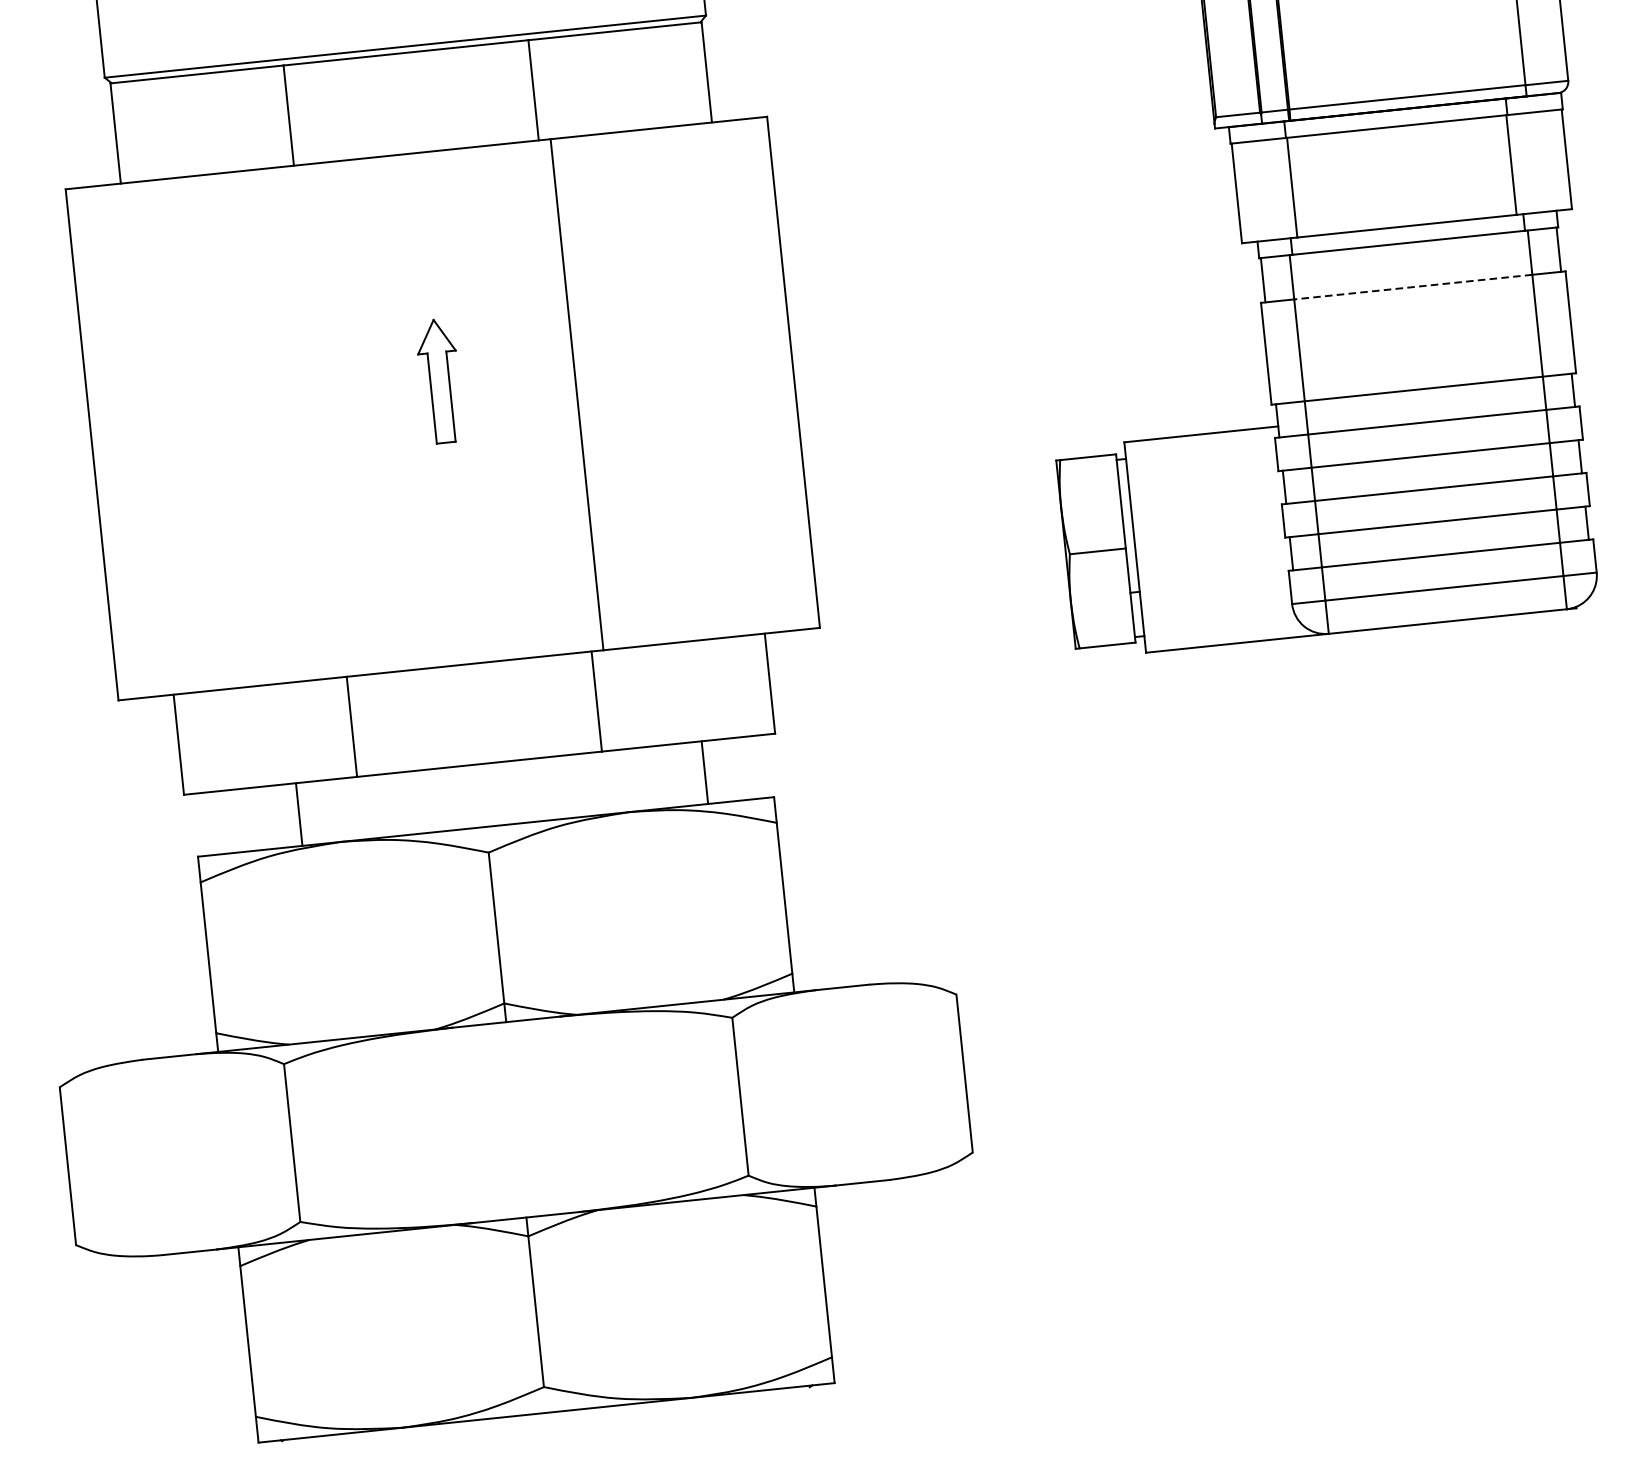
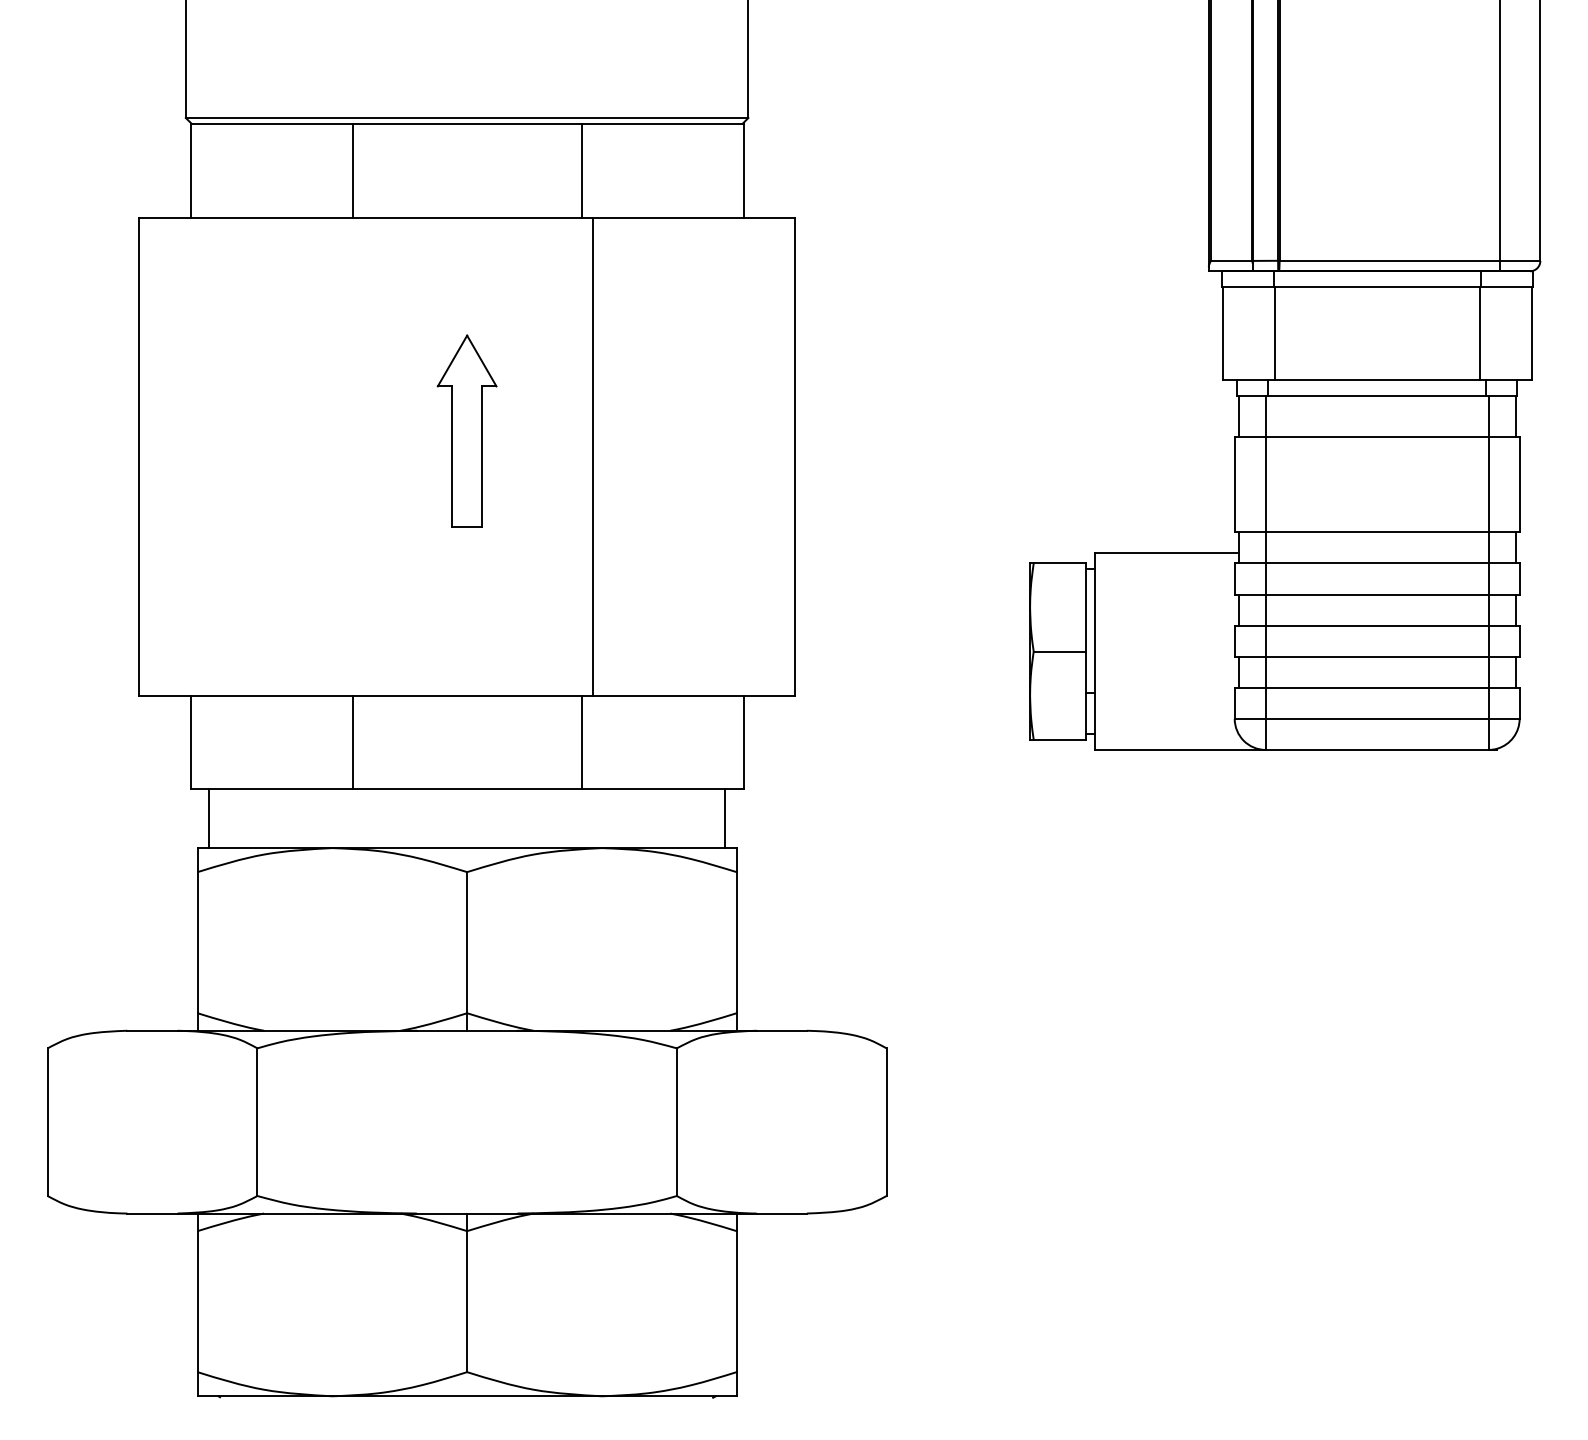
line: (1412, 287) -> (1376, 437), dashed -> solid
part: (439, 380) -> (466, 430), size x1.67
line: (704, 772) -> (724, 818), moved
line: (299, 814) -> (209, 818), moved

